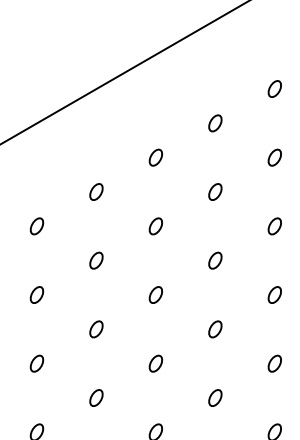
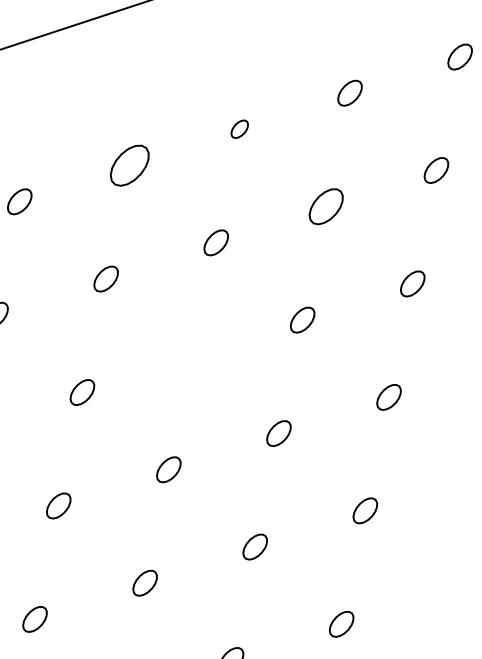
part: (155, 157) -> (239, 128), size x0.7
part: (96, 191) -> (130, 164), size x1.6
part: (215, 191) -> (326, 205), size x1.4
part: (155, 294) -> (192, 355), removed

